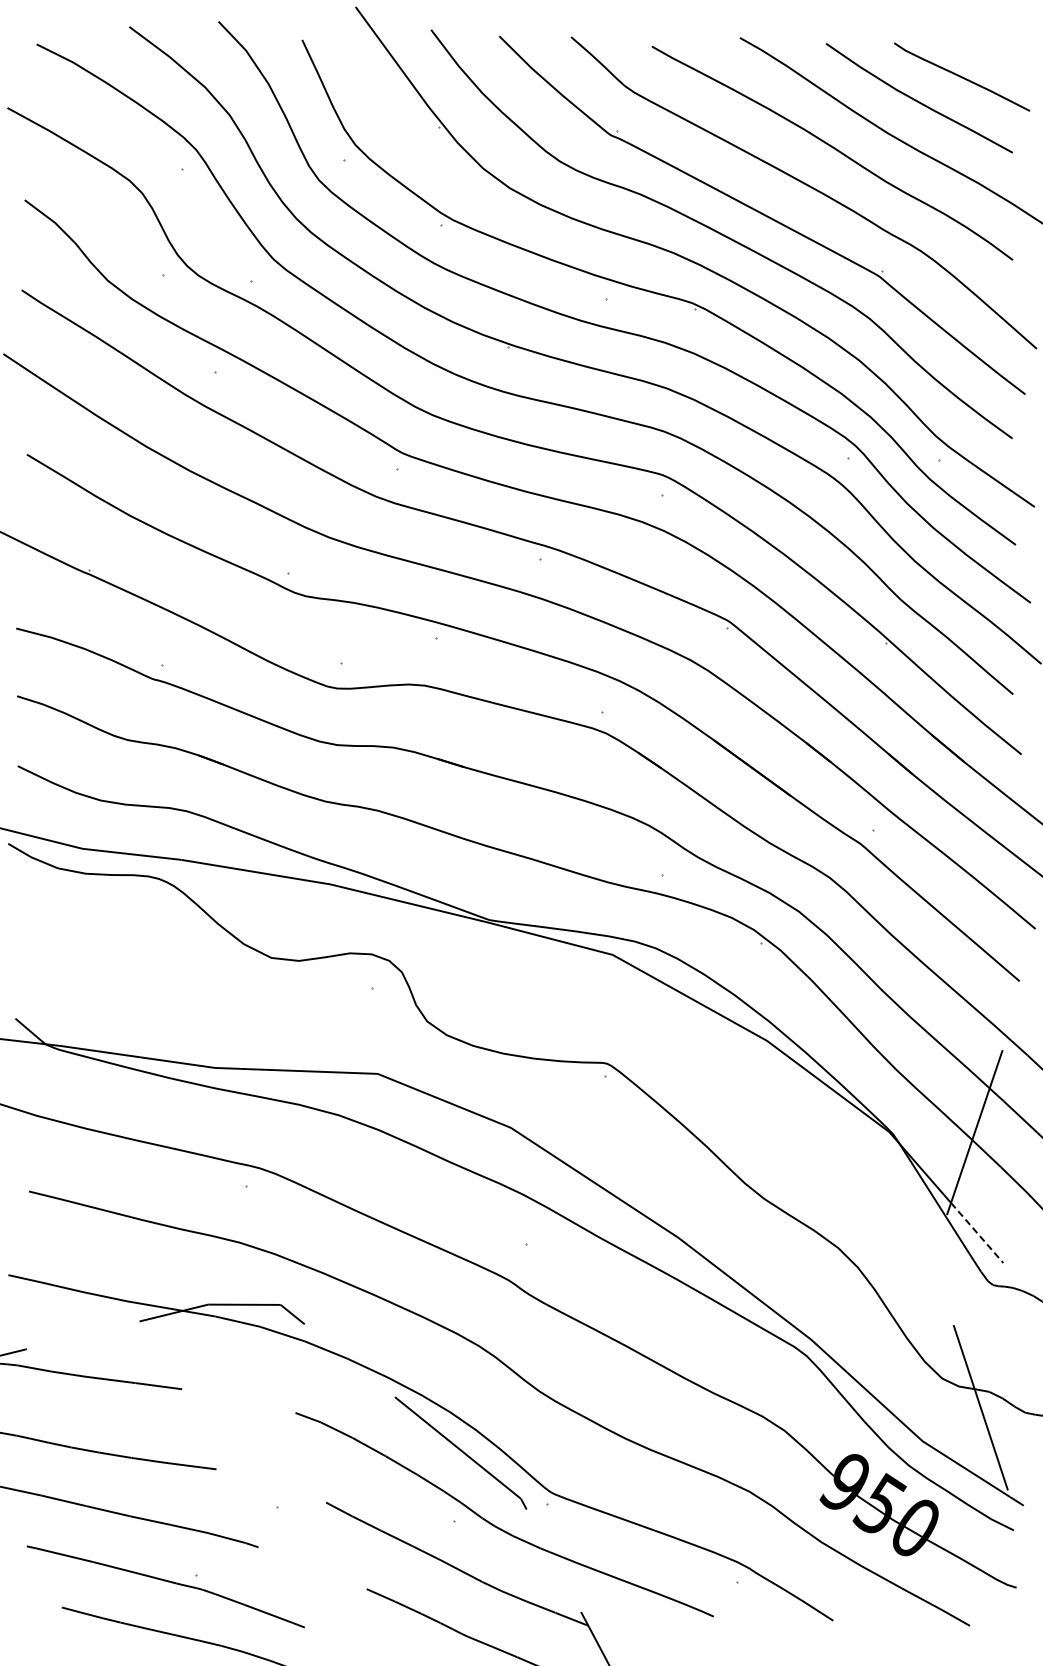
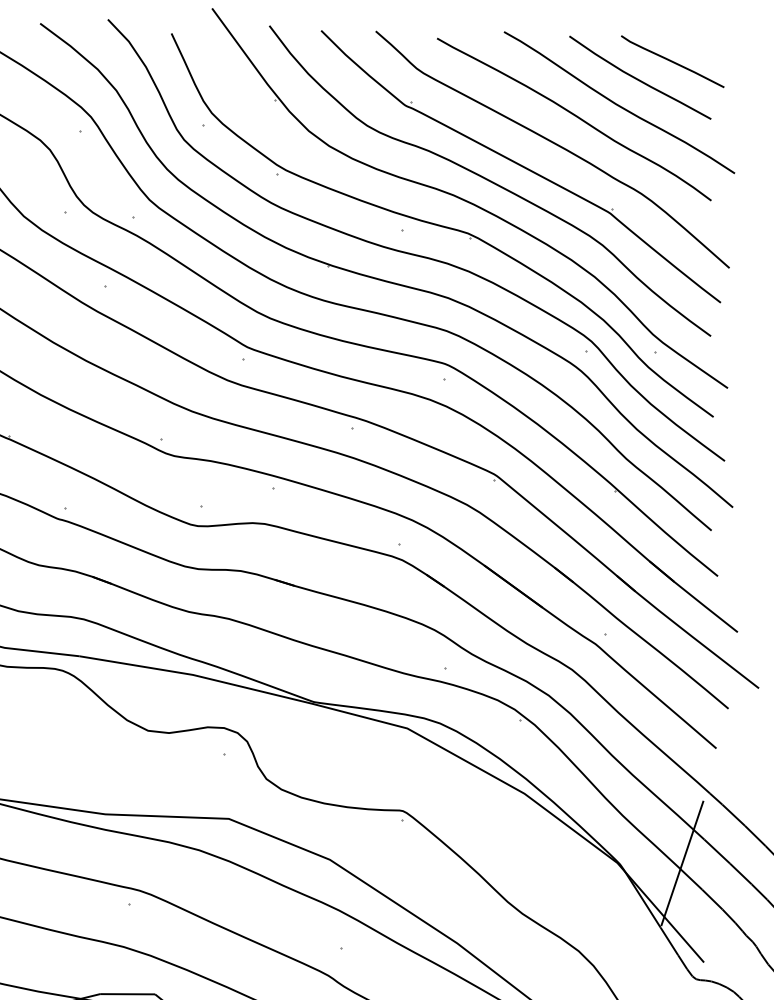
line: (977, 1232) -> (684, 939), dashed -> solid

